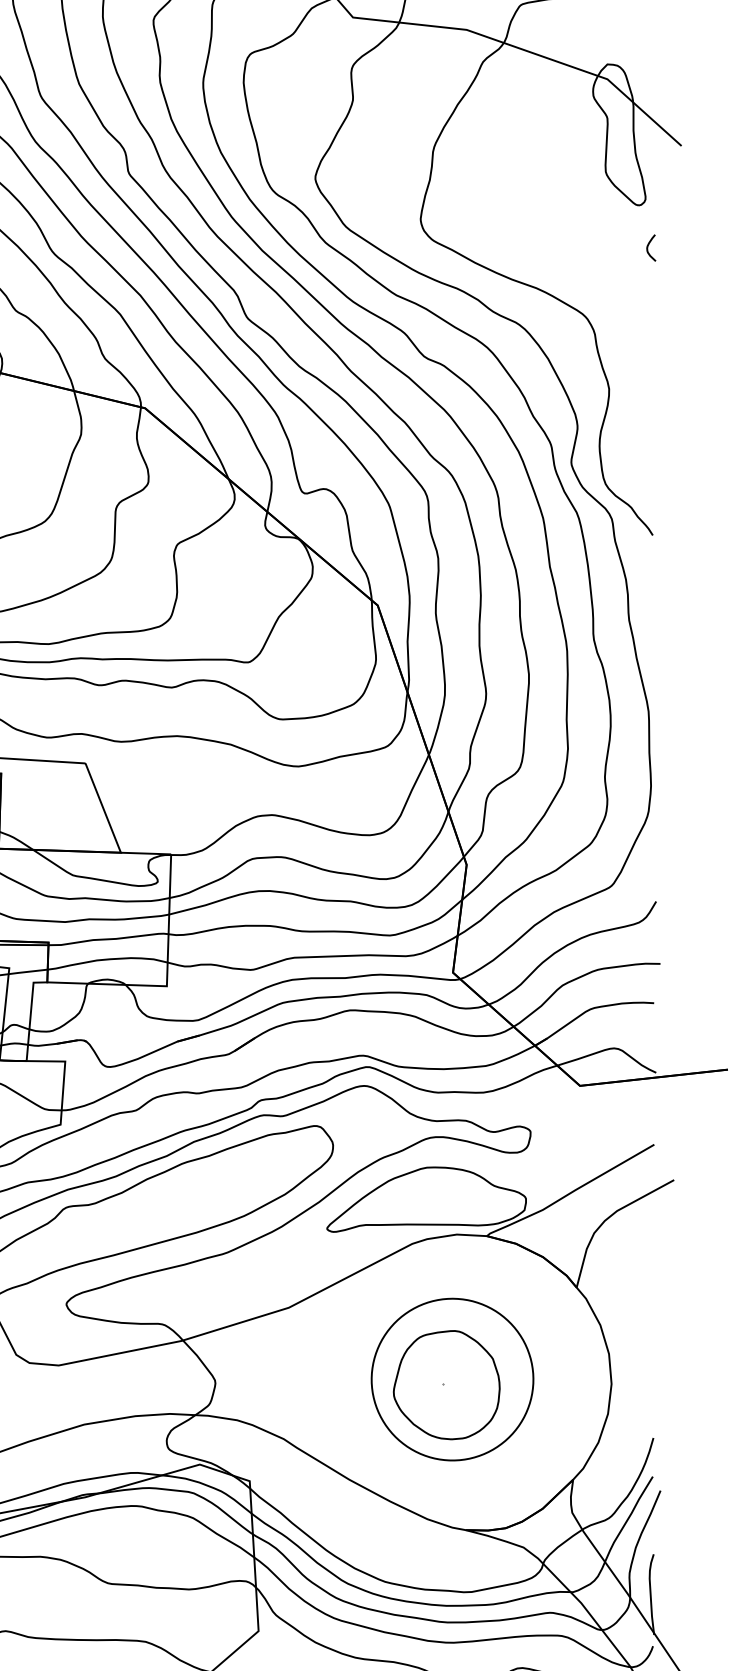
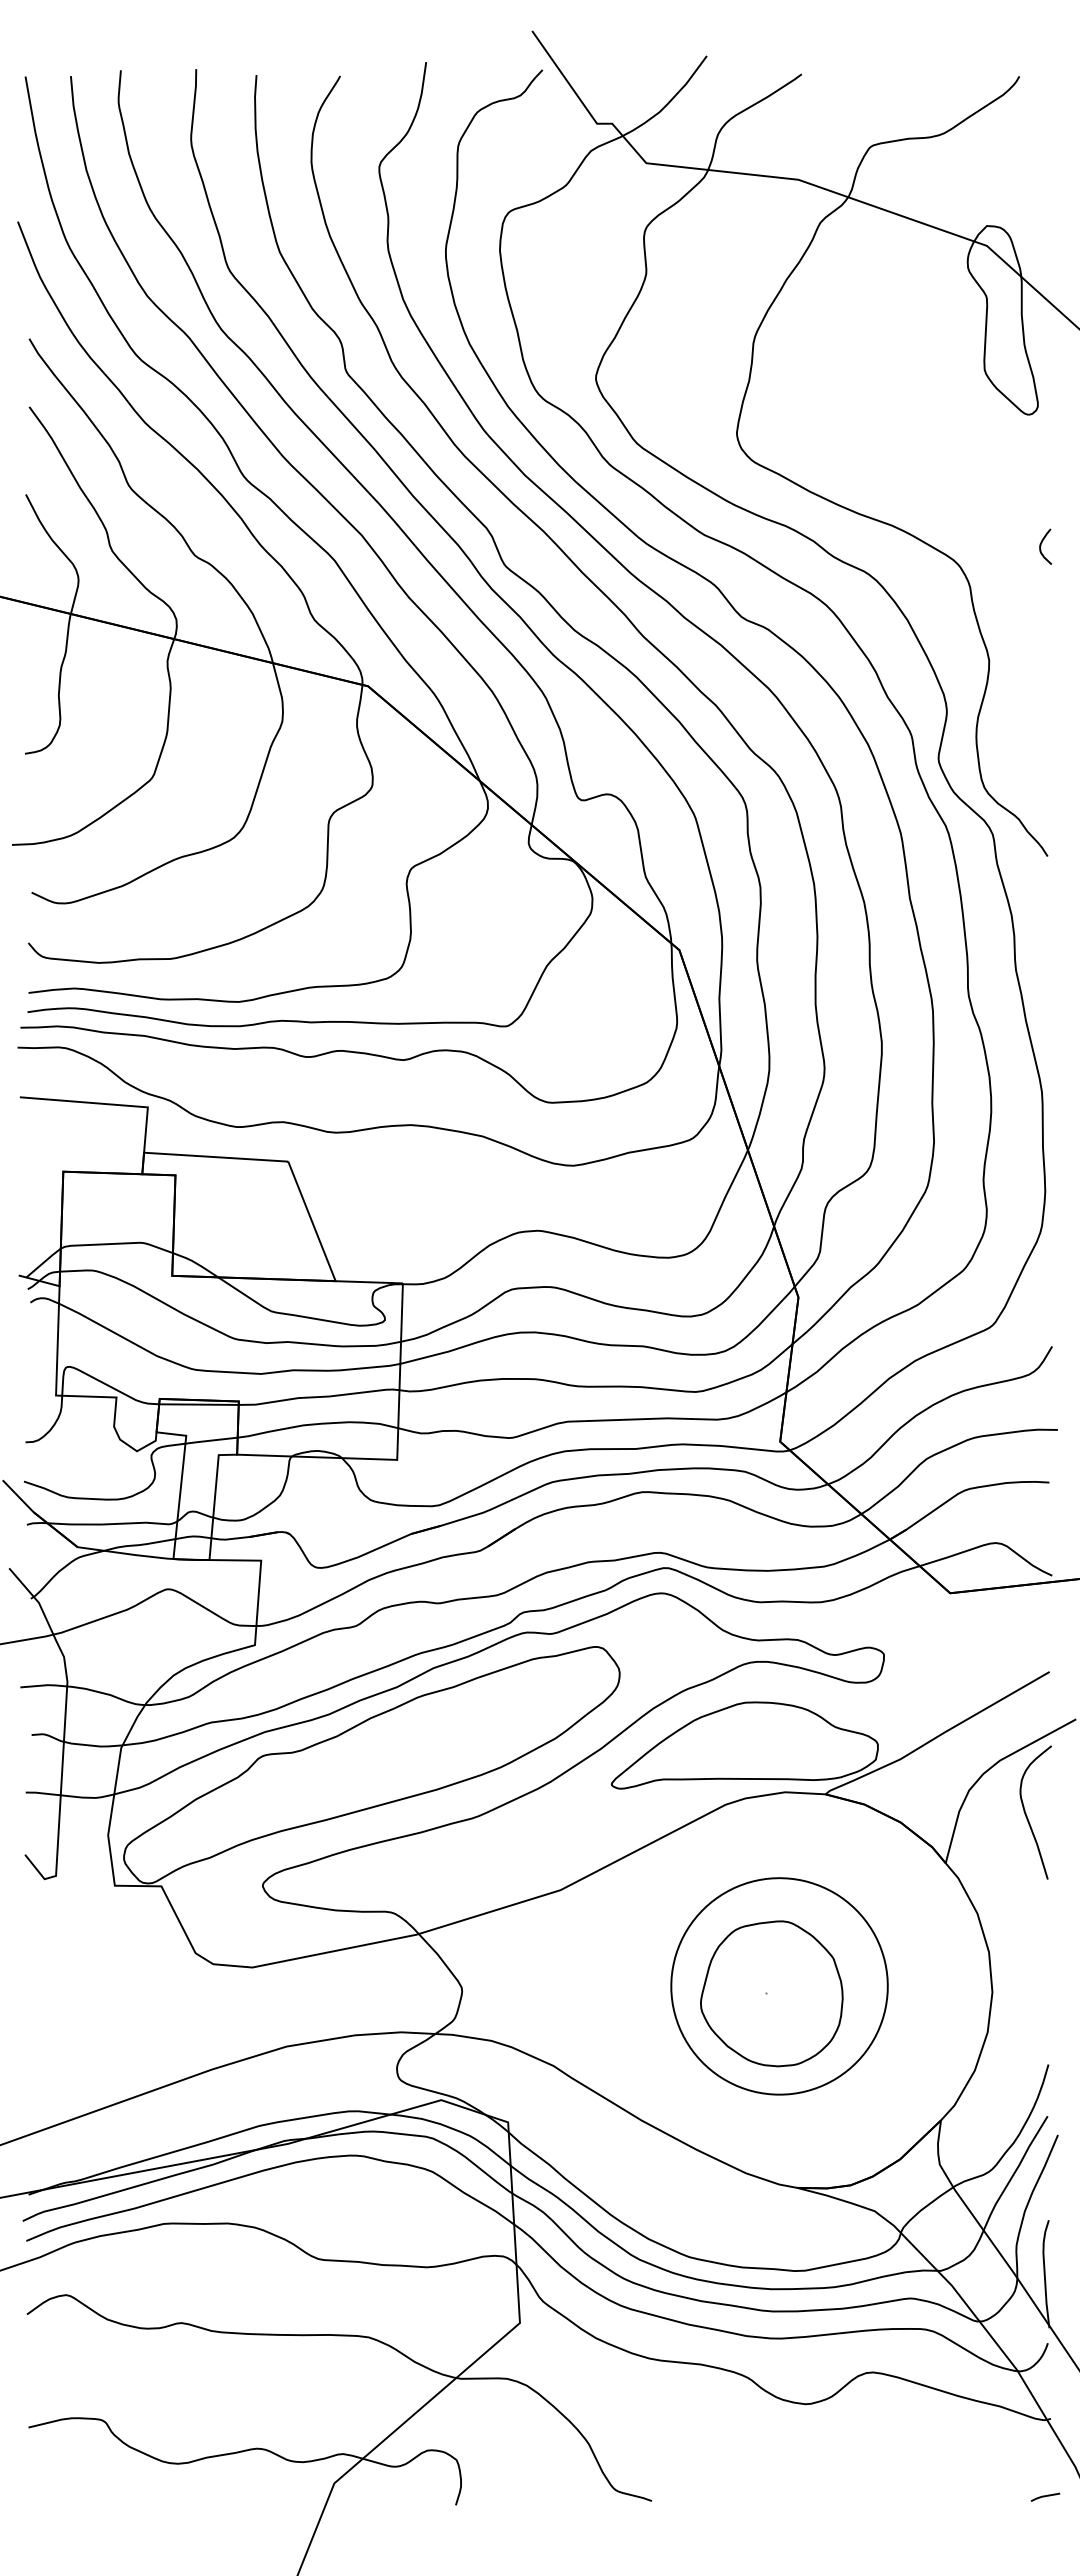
curve: (648, 247) -> (1041, 546), moved
curve: (637, 1251) -> (1027, 1815), added

